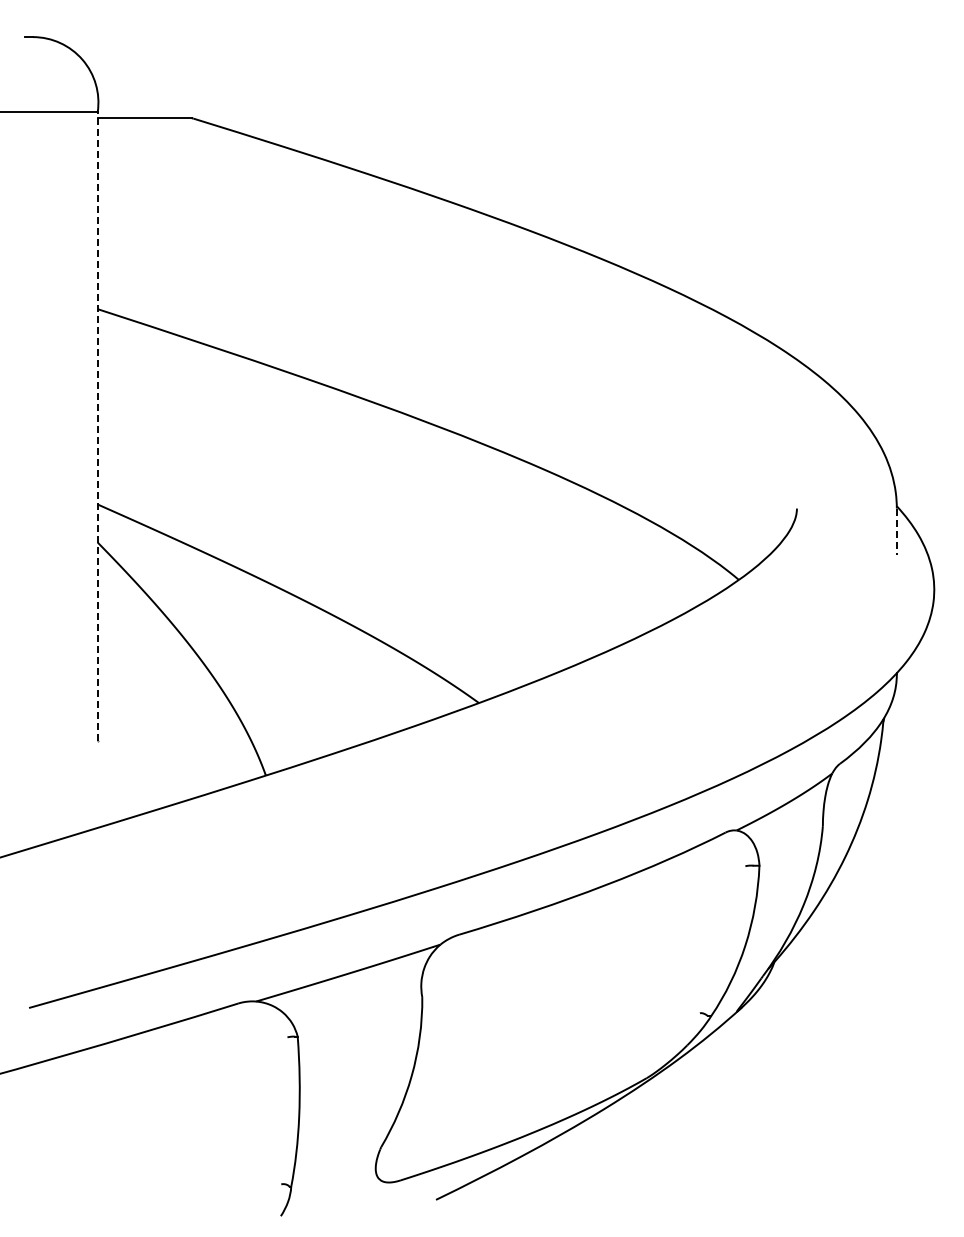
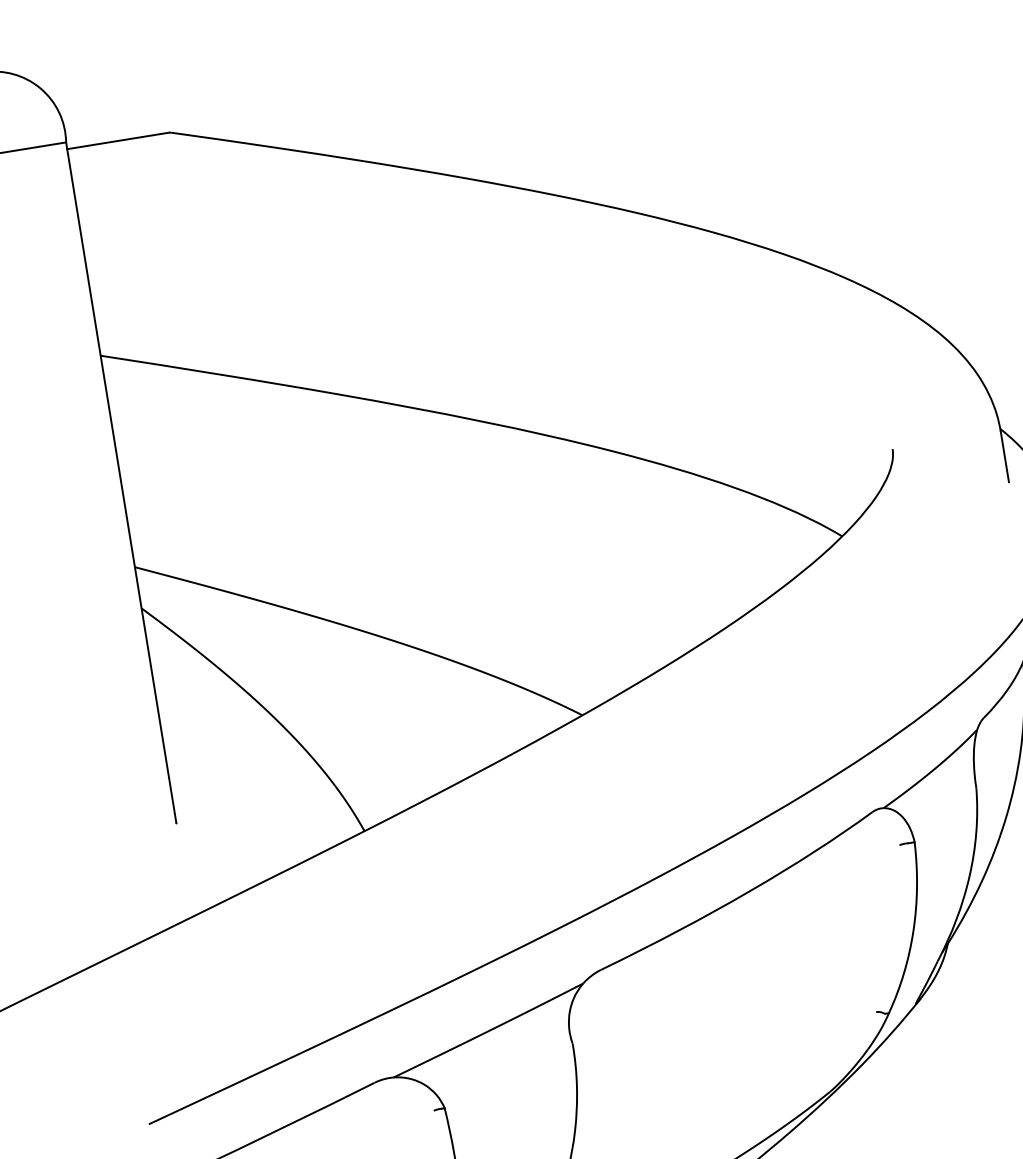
line: (97, 425) -> (120, 481), dashed -> solid
line: (896, 532) -> (1004, 457), dashed -> solid

